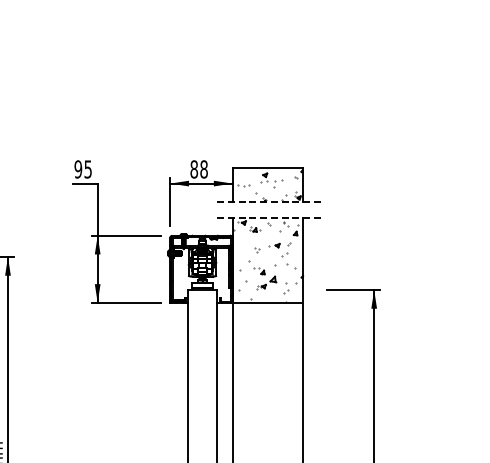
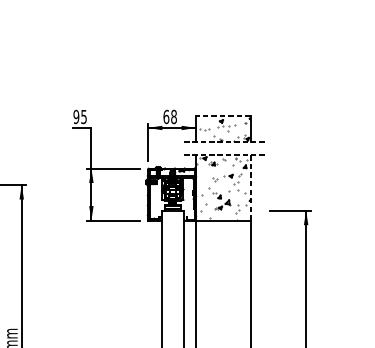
line: (267, 167) -> (223, 115), solid -> dashed
text: (194, 169) -> (166, 117), 88 -> 68
line: (303, 260) -> (251, 187), solid -> dashed

